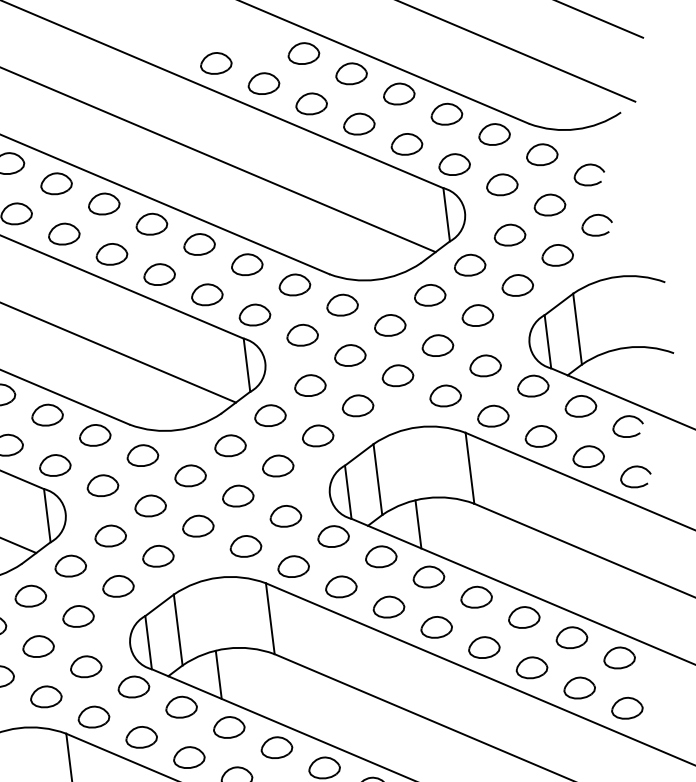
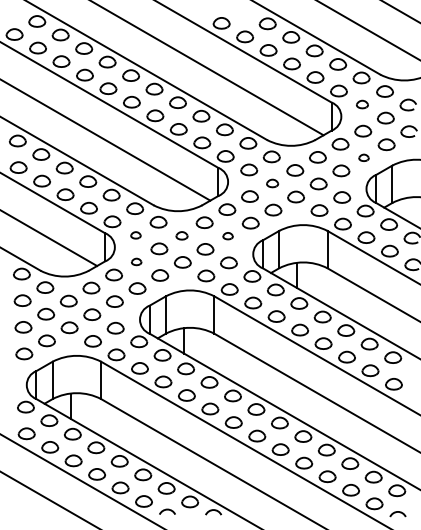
part: (502, 184) -> (362, 104), size x0.7
part: (516, 284) -> (363, 157), size x0.6
part: (349, 355) -> (272, 183), size x0.7
part: (276, 464) -> (227, 235), size x0.6
part: (189, 475) -> (181, 235), size x0.7
part: (102, 486) -> (135, 235), size x0.6
part: (109, 535) -> (136, 261), size x0.6

